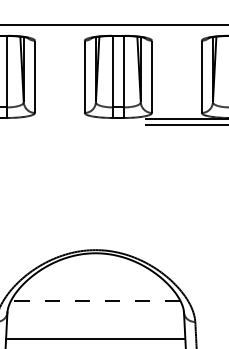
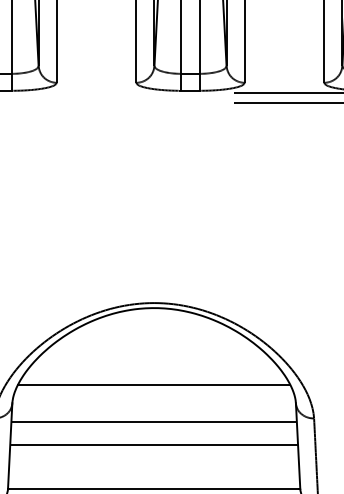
line: (95, 301) -> (153, 385), dashed -> solid
line: (95, 324) -> (153, 422), added

